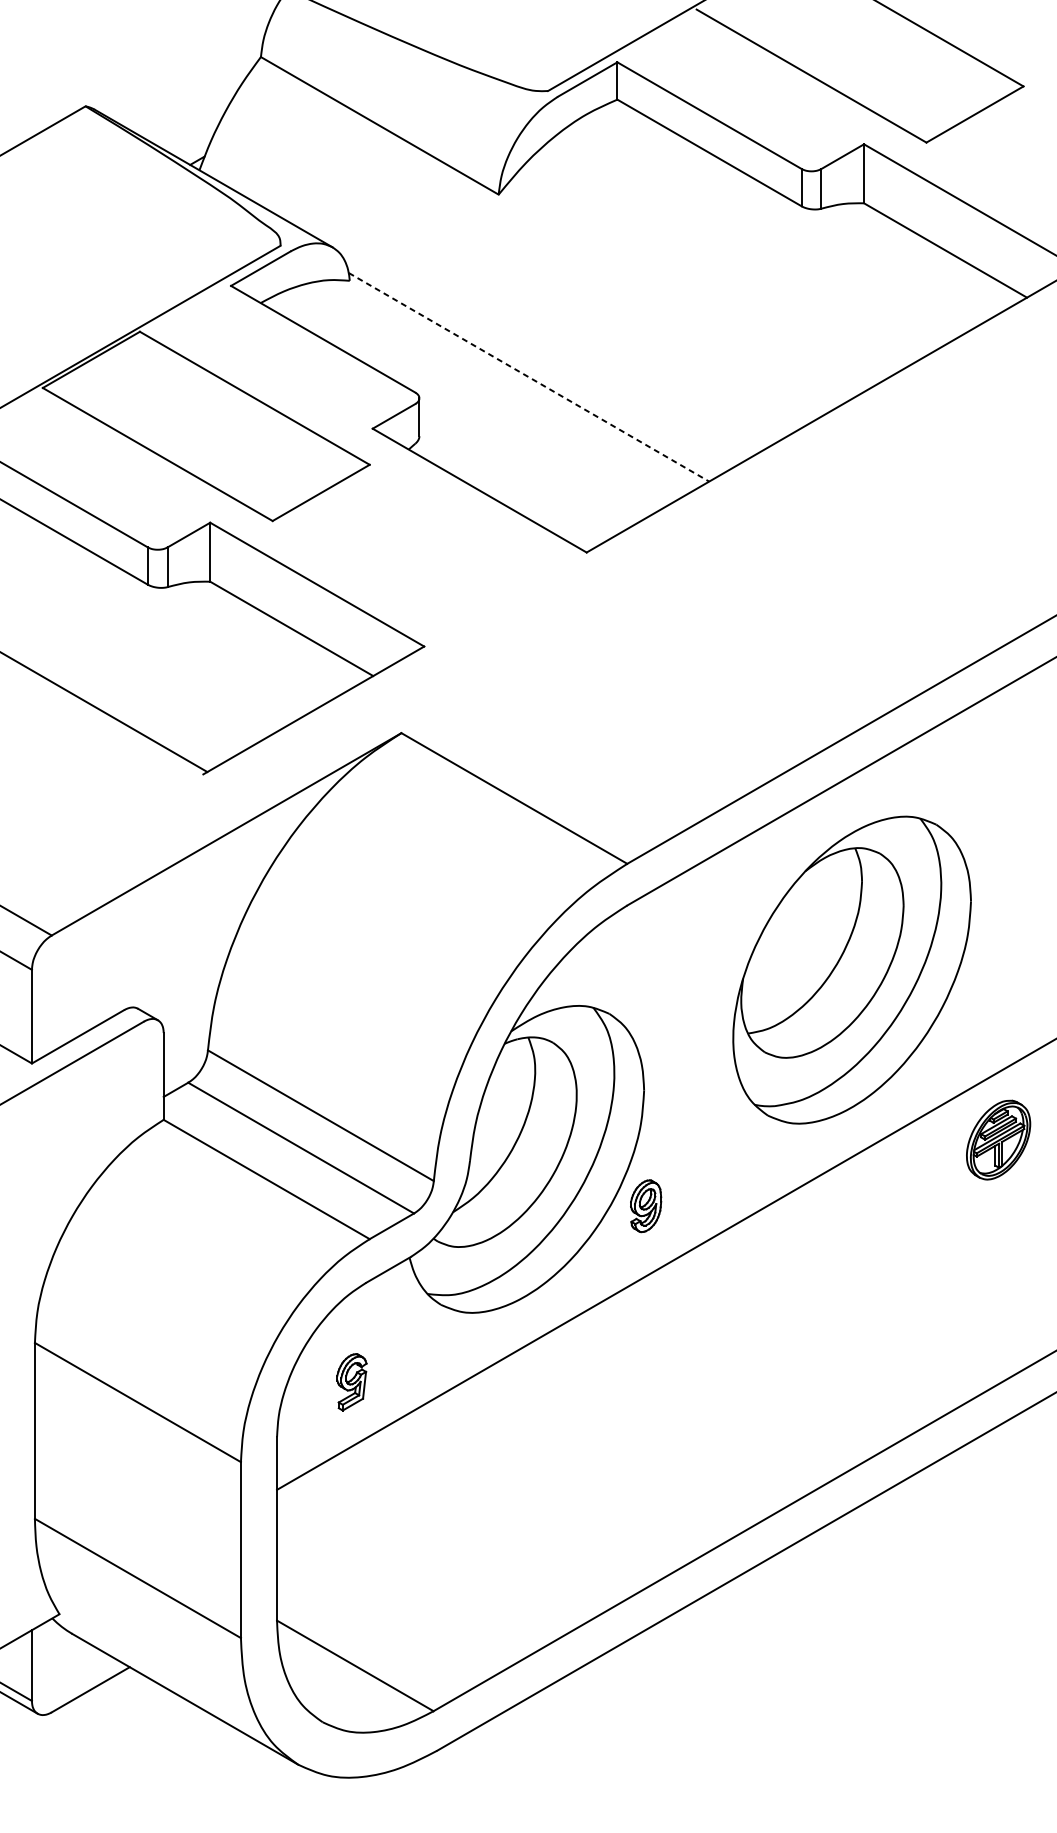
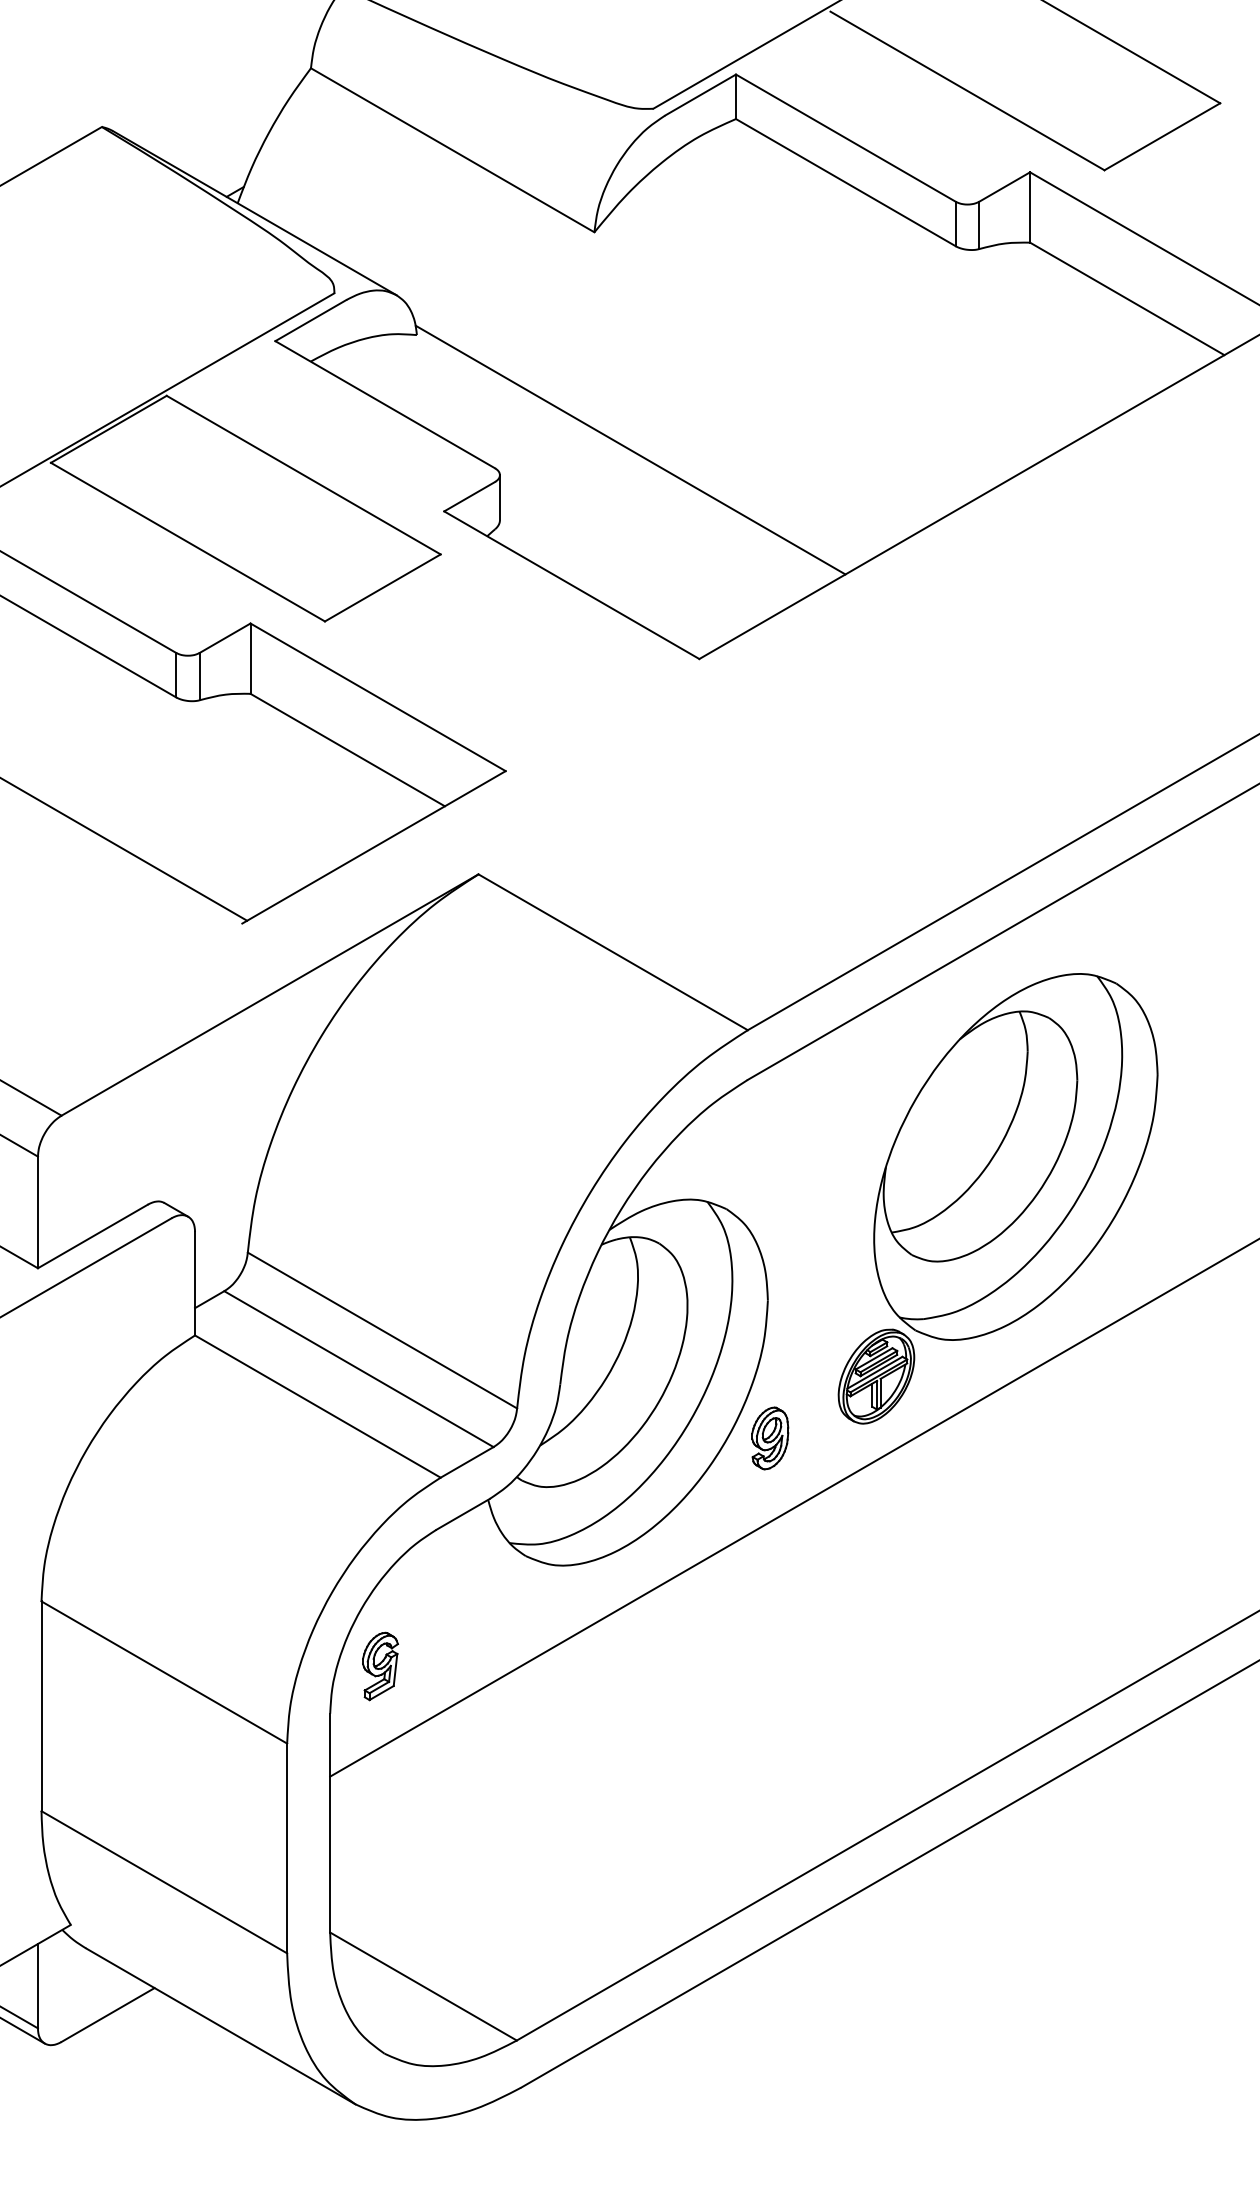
line: (529, 377) -> (631, 450), dashed -> solid
part: (998, 1140) -> (876, 1376), moved
part: (351, 1382) -> (380, 1666), moved

